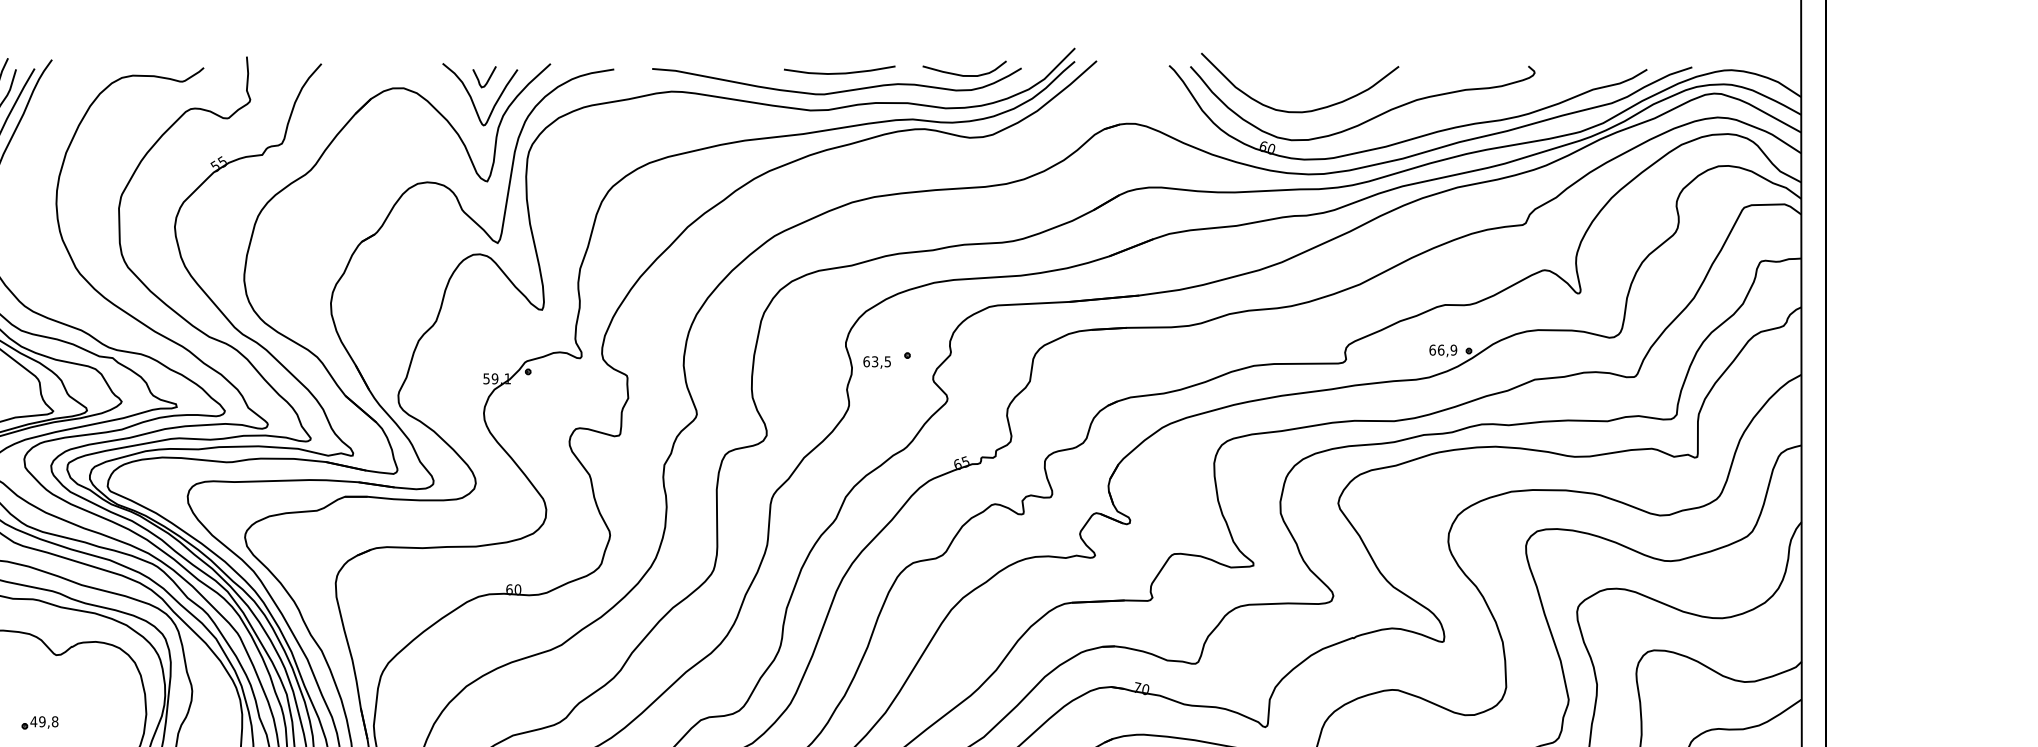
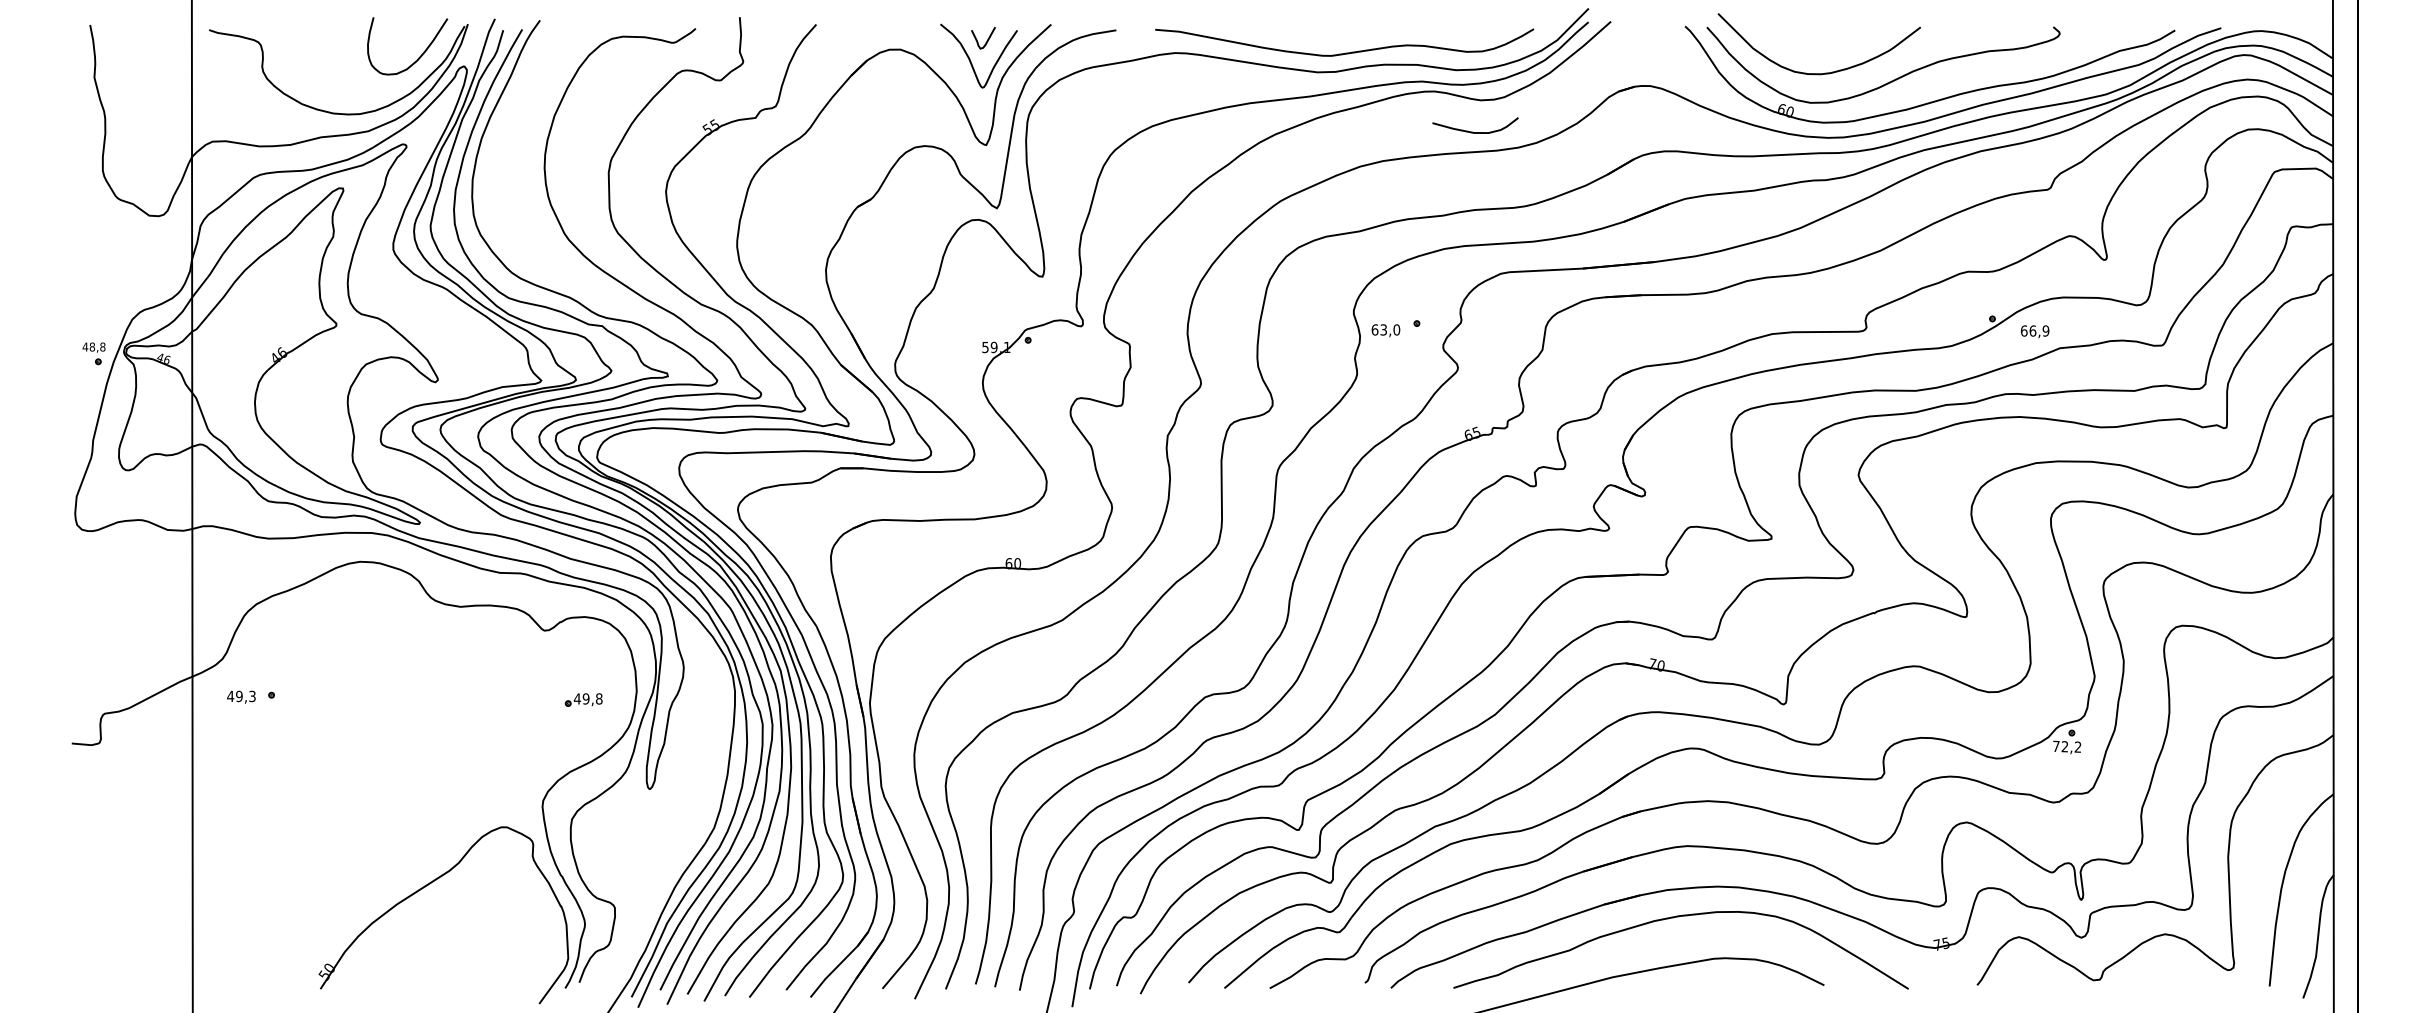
curve: (839, 72) -> (1347, 33), removed
curve: (961, 74) -> (1472, 131), moved
text: (1442, 350) -> (2034, 331), moved
text: (887, 361) -> (1396, 329), 63,5 -> 63,0
part: (39, 722) -> (583, 699), moved

